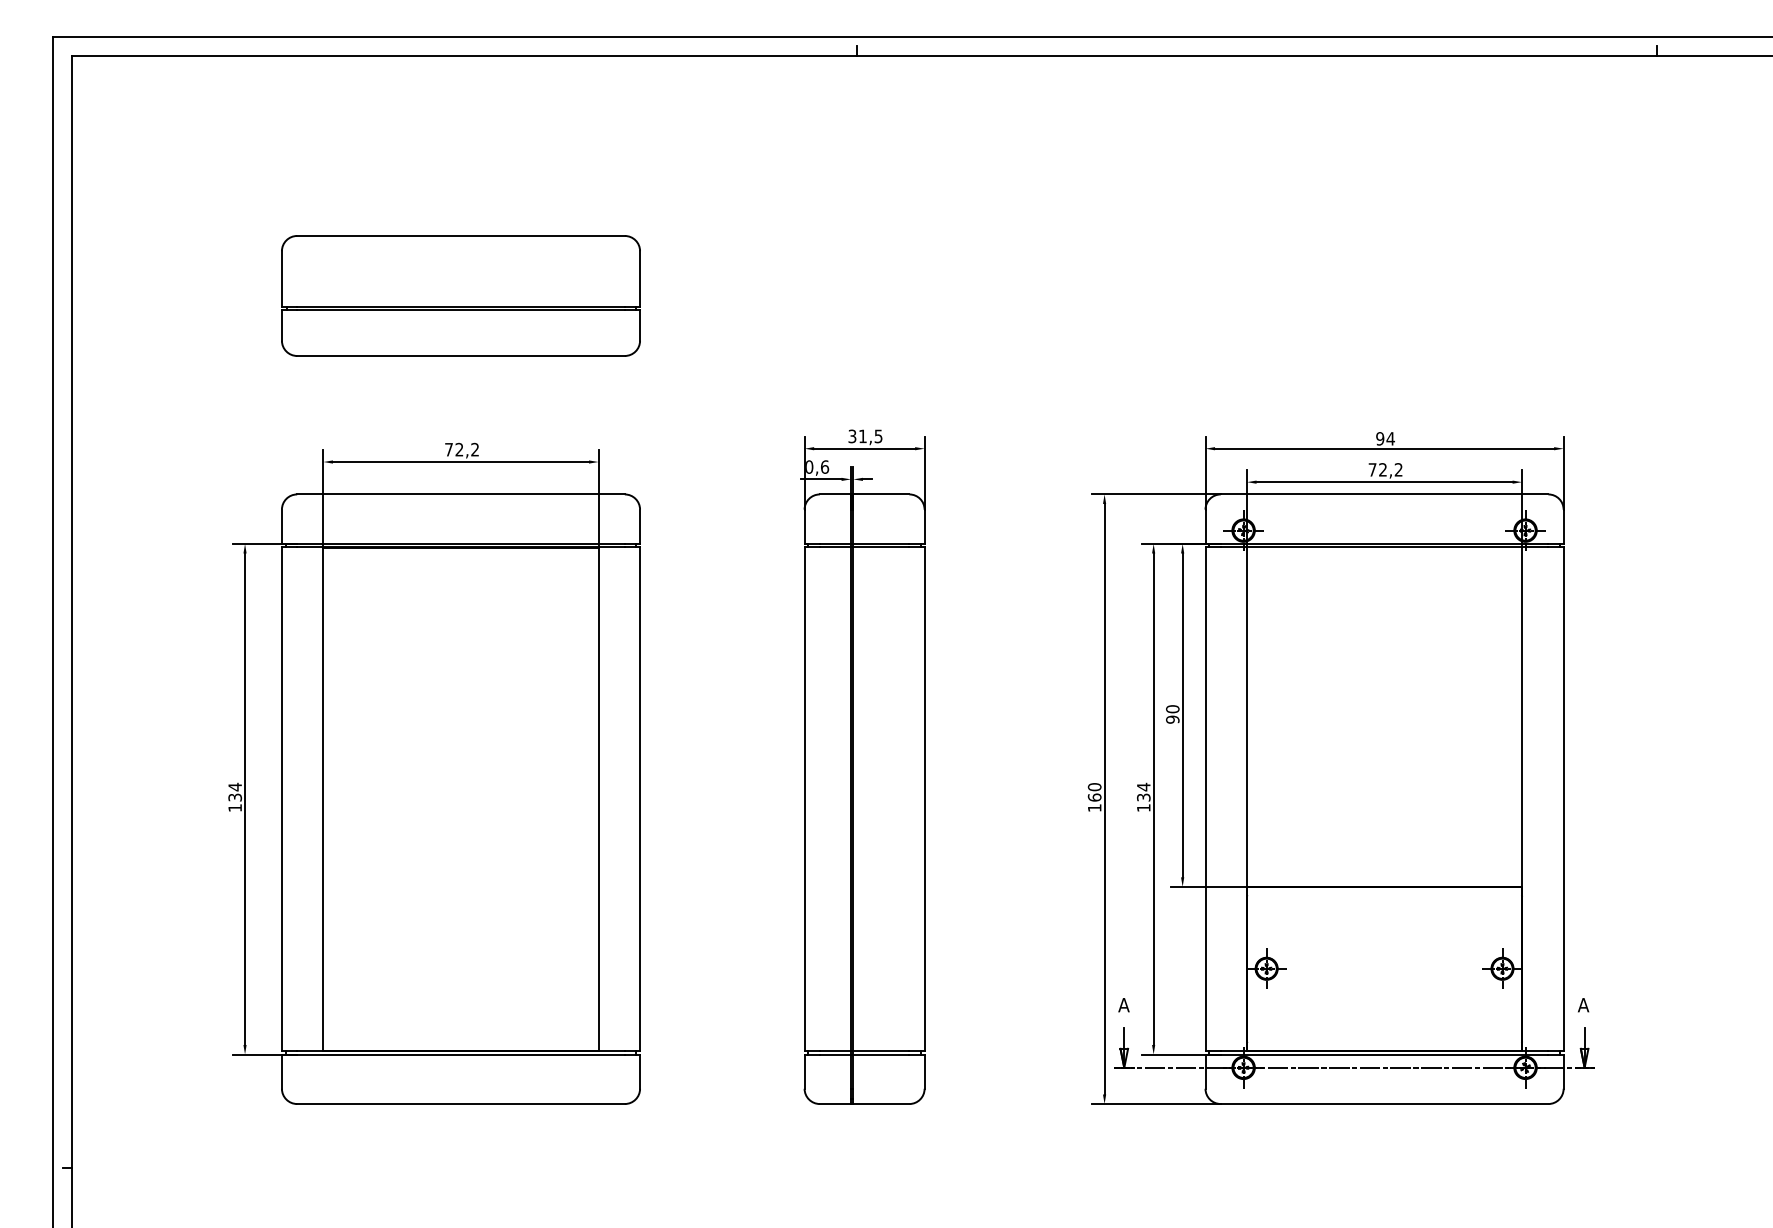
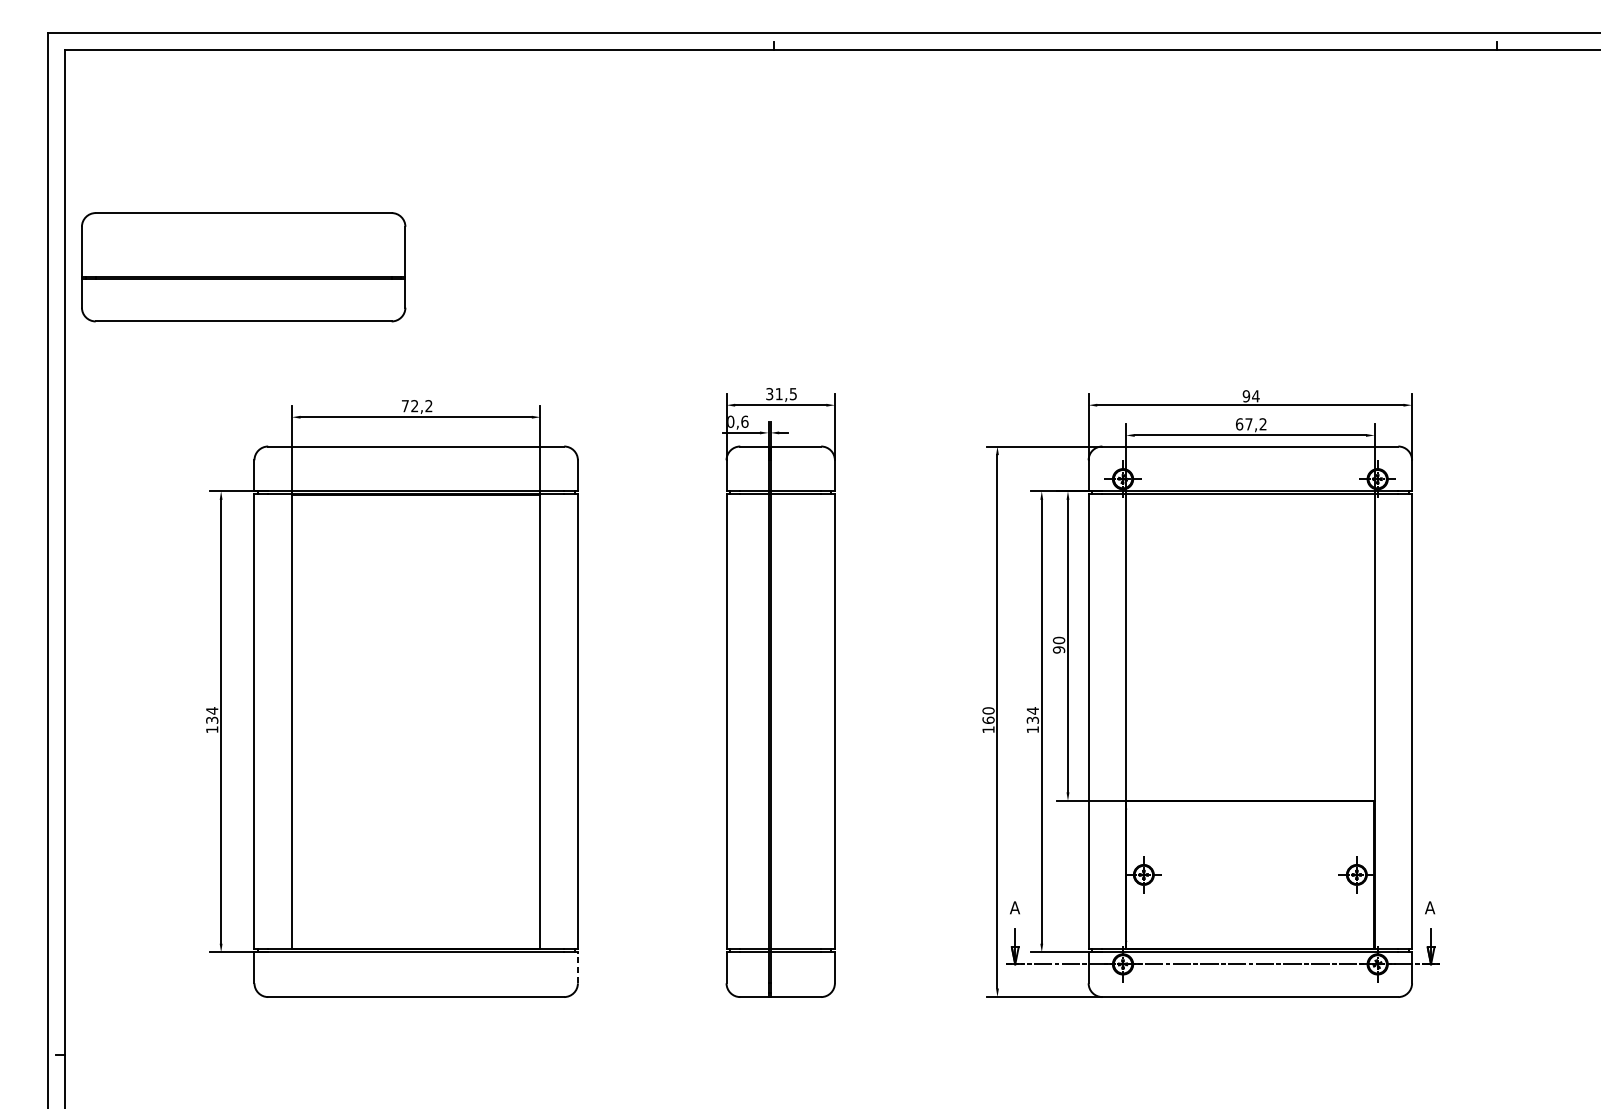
part: (460, 295) -> (243, 266), moved
text: (1377, 469) -> (1243, 423), 72,2 -> 67,2
line: (640, 1071) -> (578, 967), solid -> dashed

